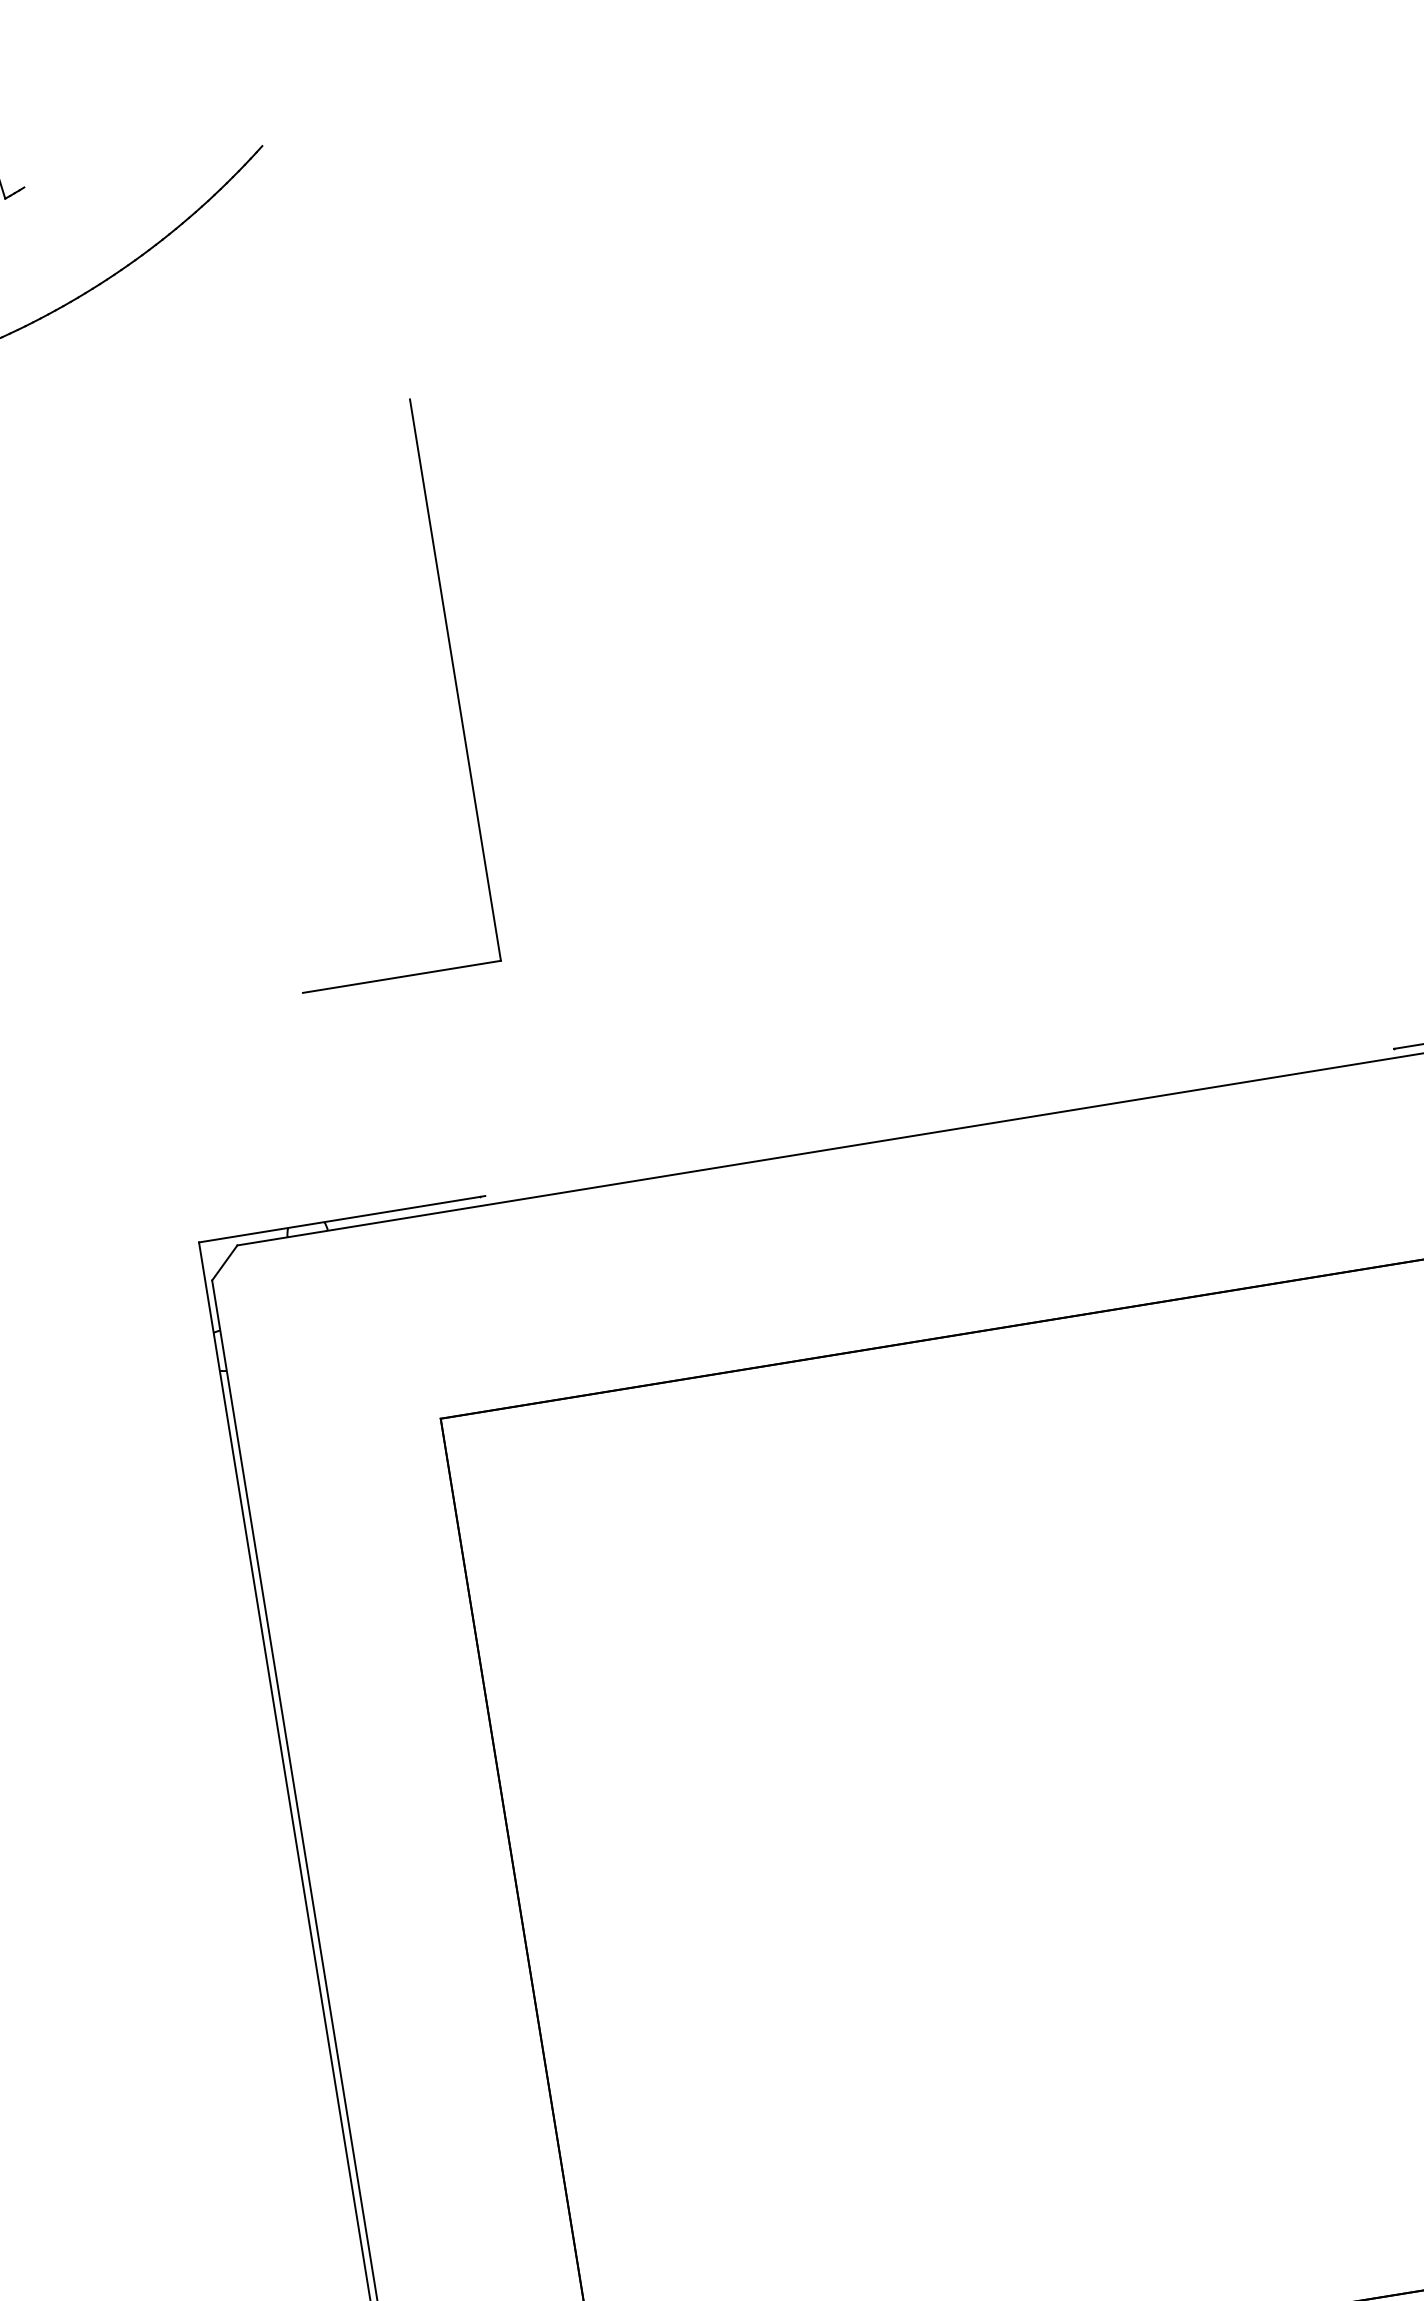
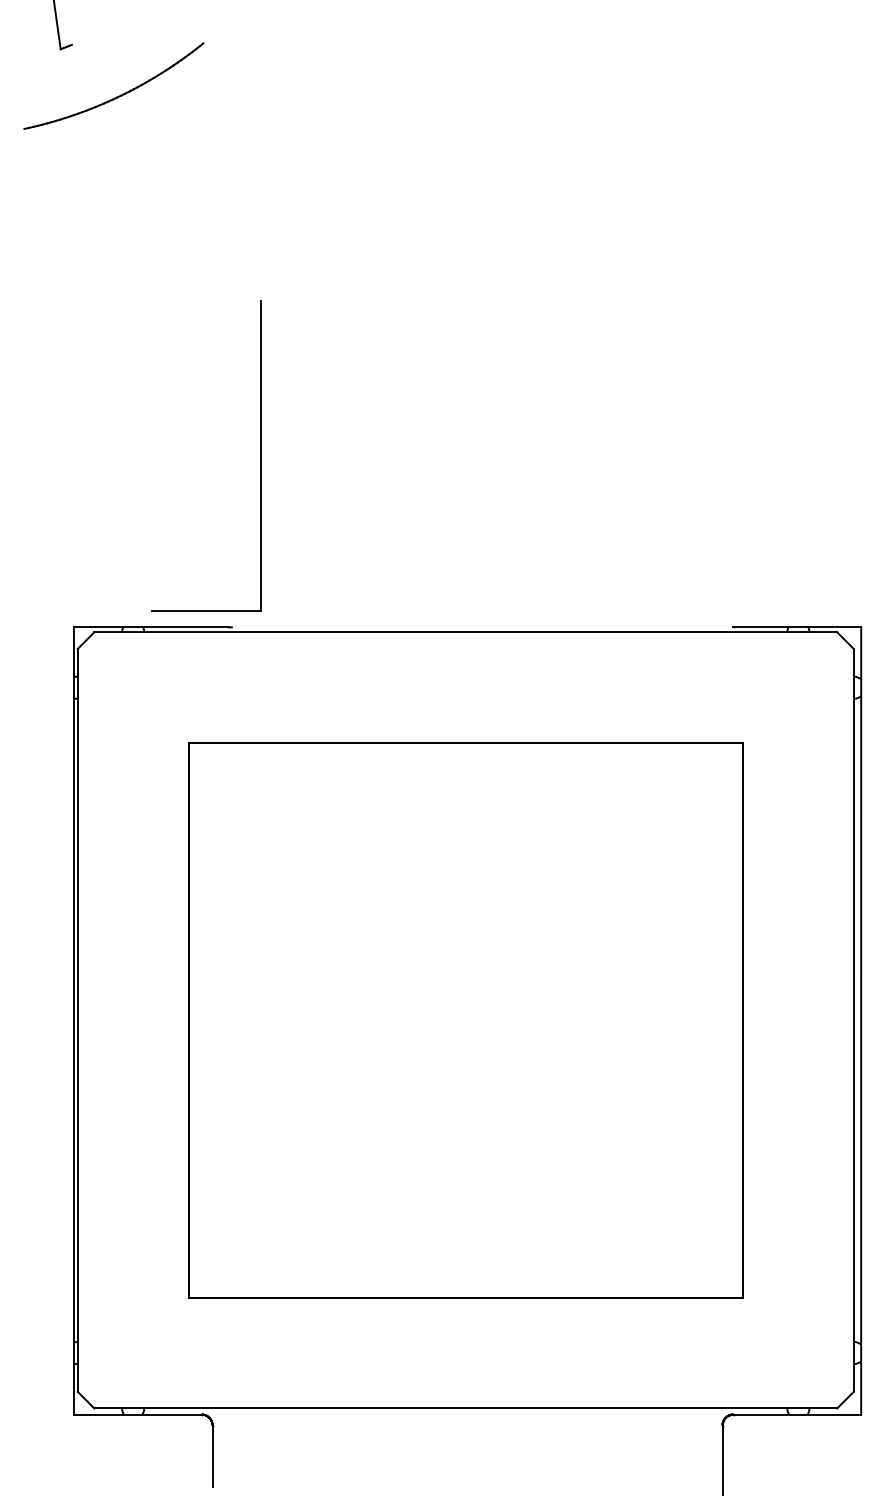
part: (454, 678) -> (260, 455), moved

